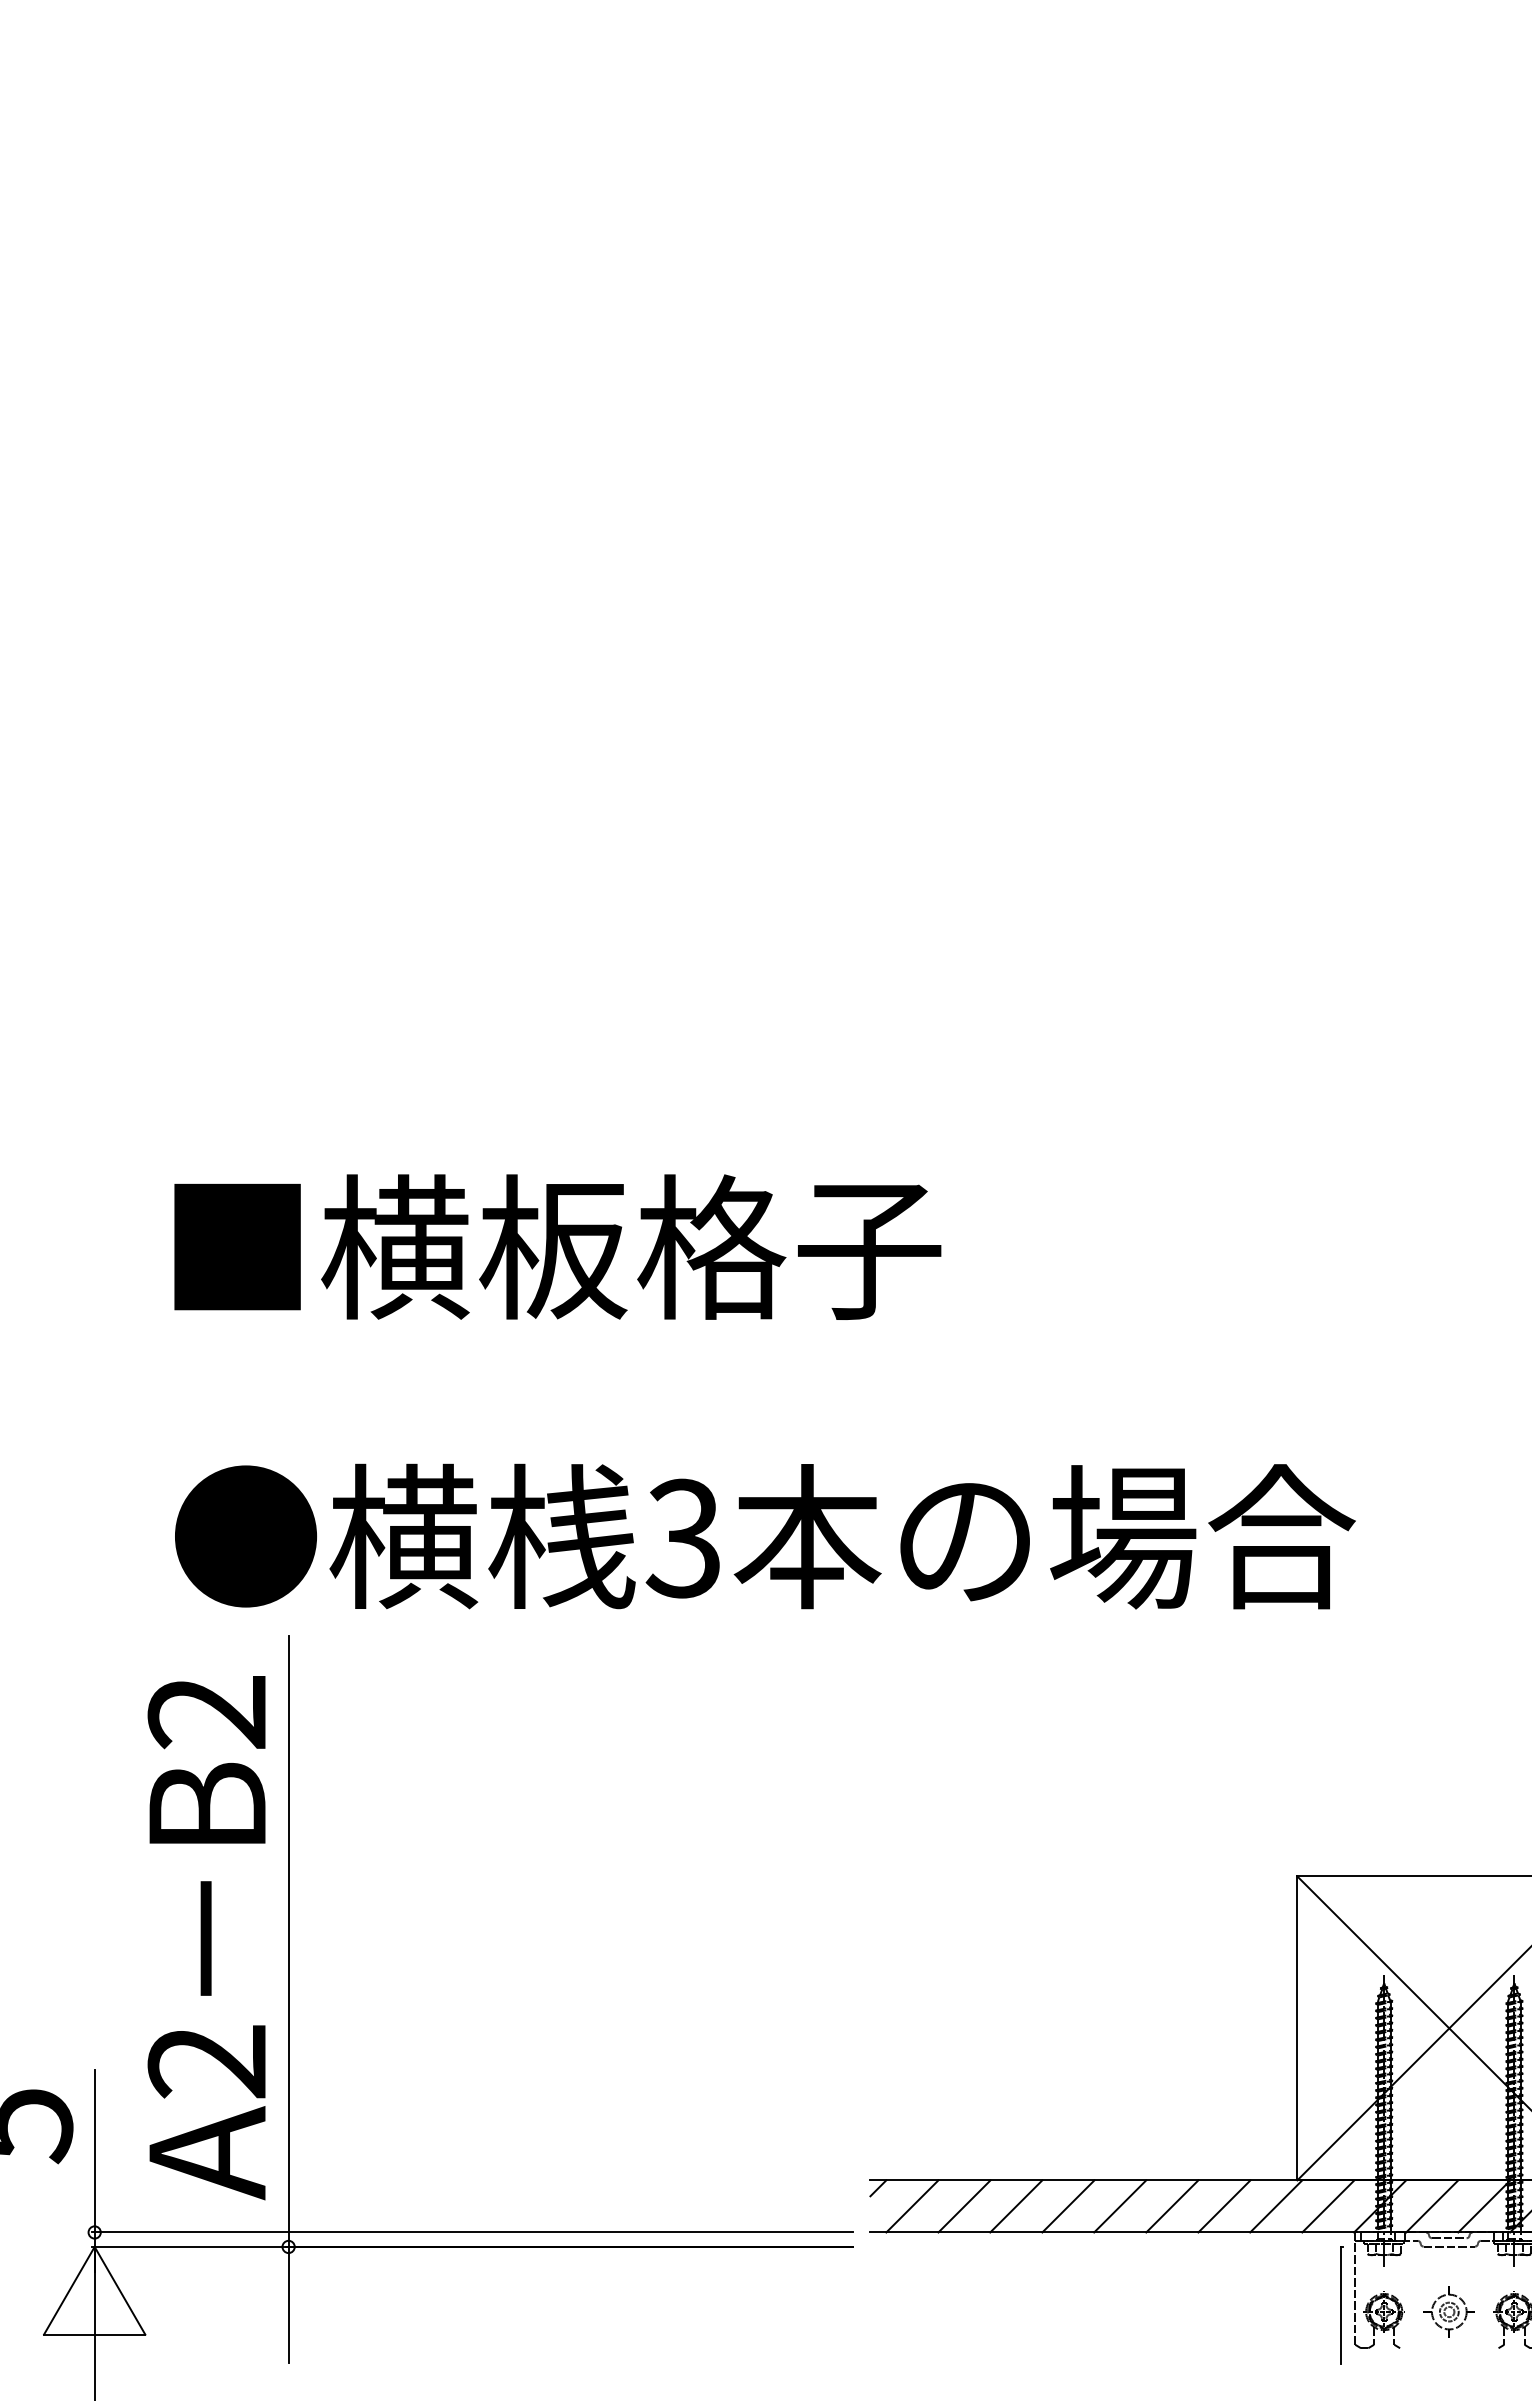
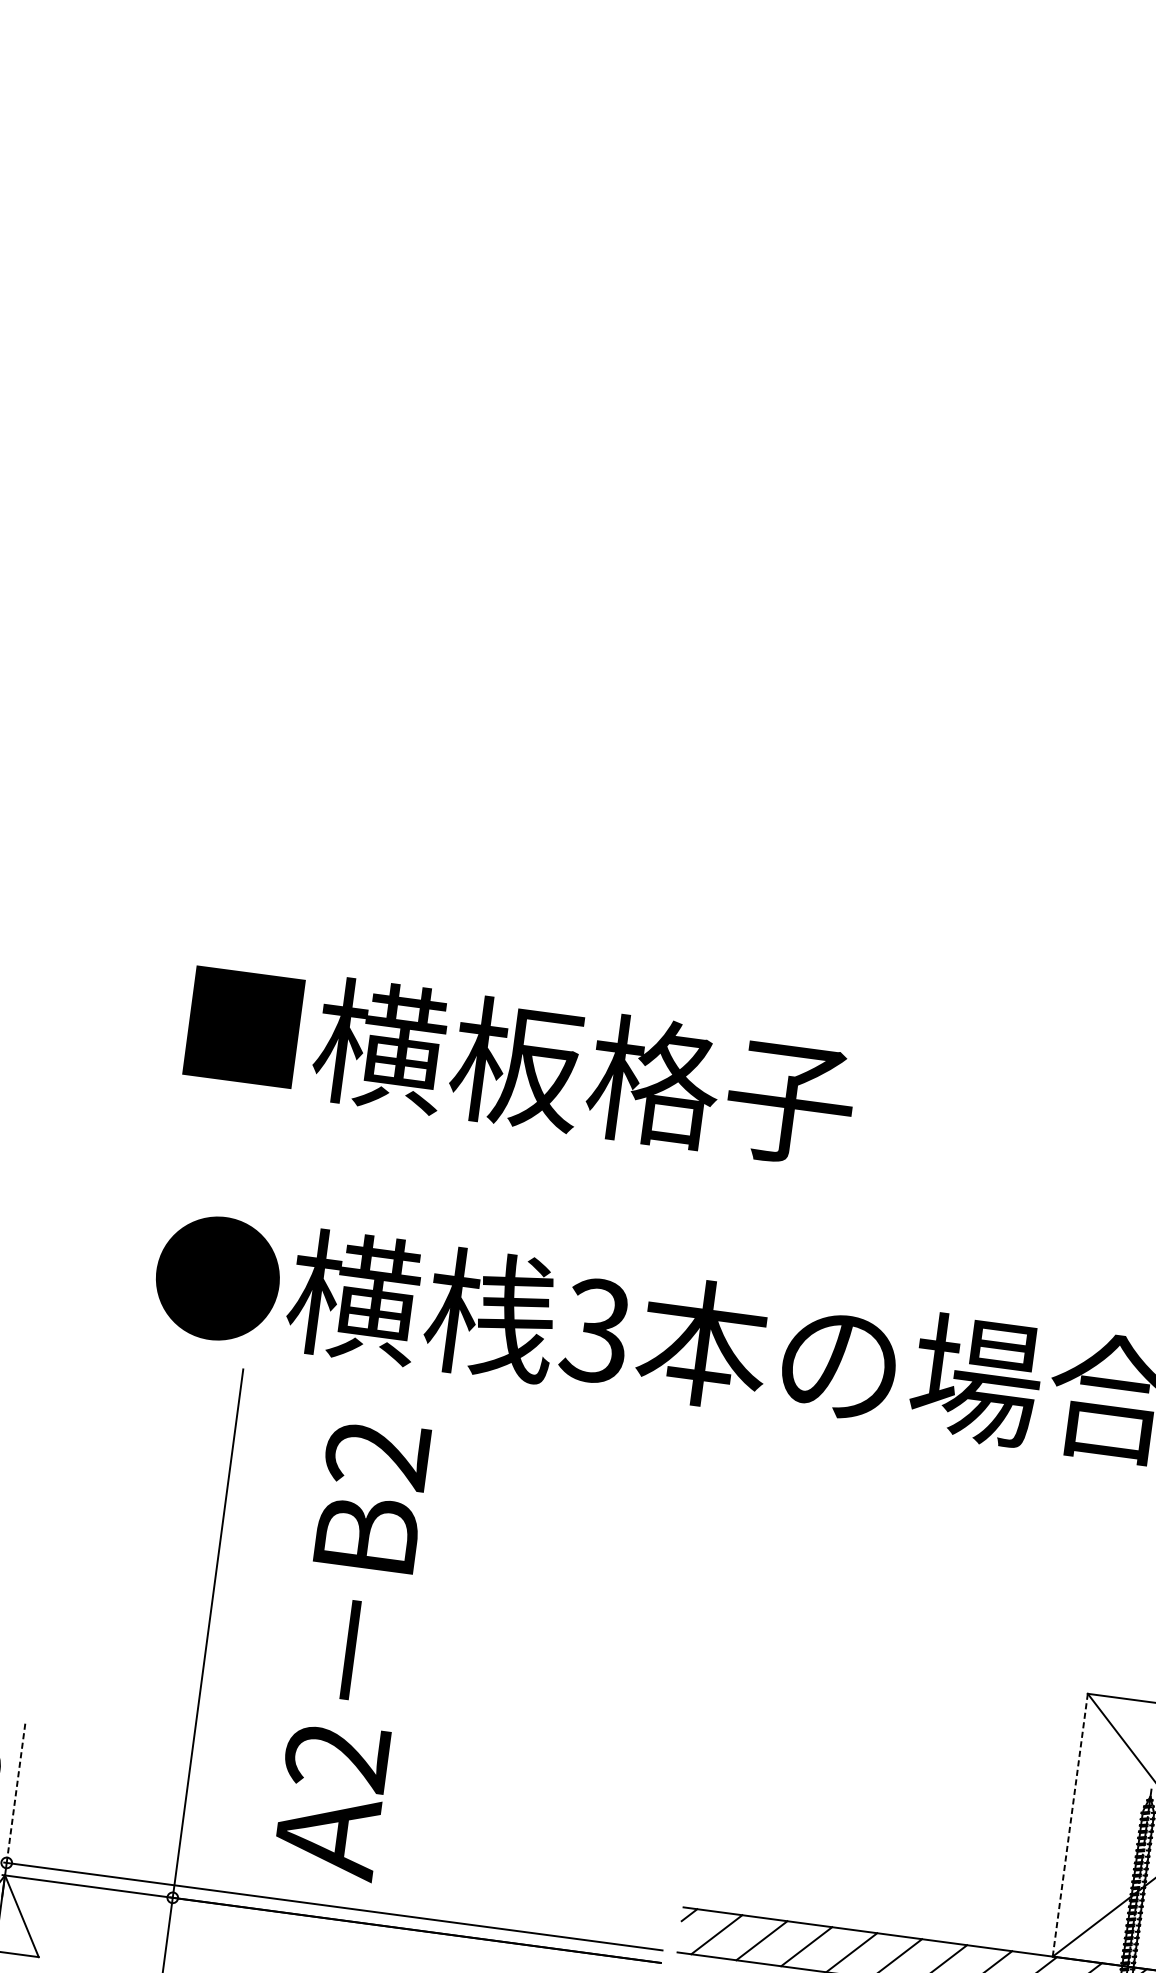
text: (206, 1938) -> (350, 1650), moved
line: (1297, 2028) -> (1070, 1825), solid -> dashed
line: (94, 2150) -> (16, 1792), solid -> dashed

